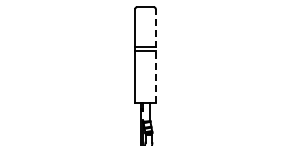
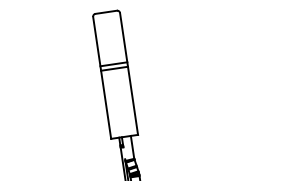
line: (155, 55) -> (128, 72), dashed -> solid

